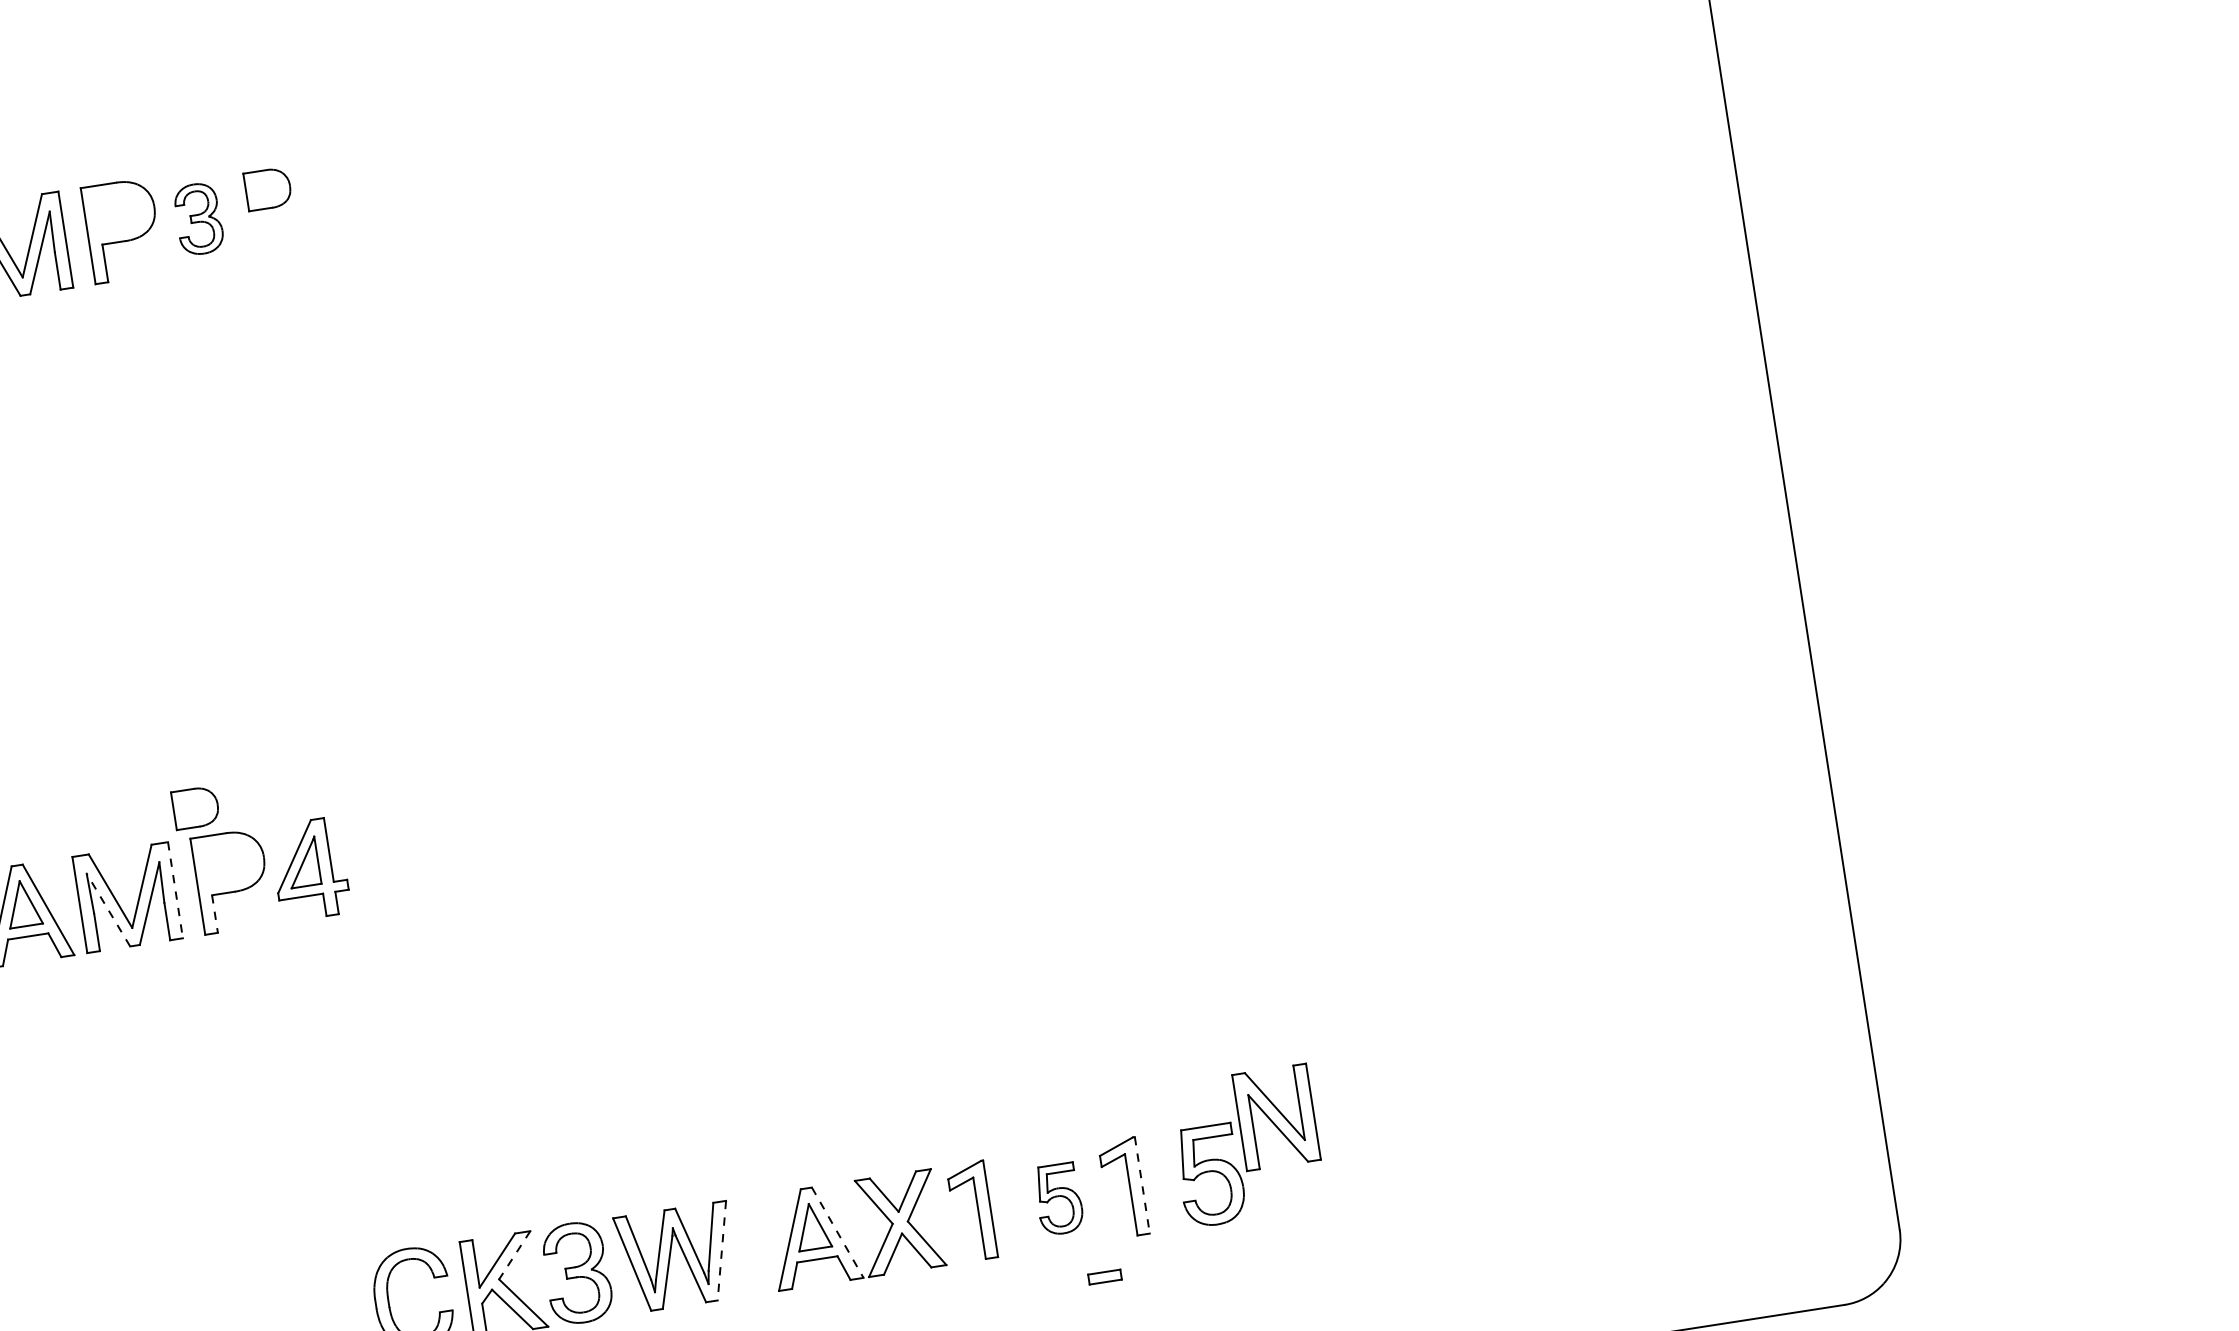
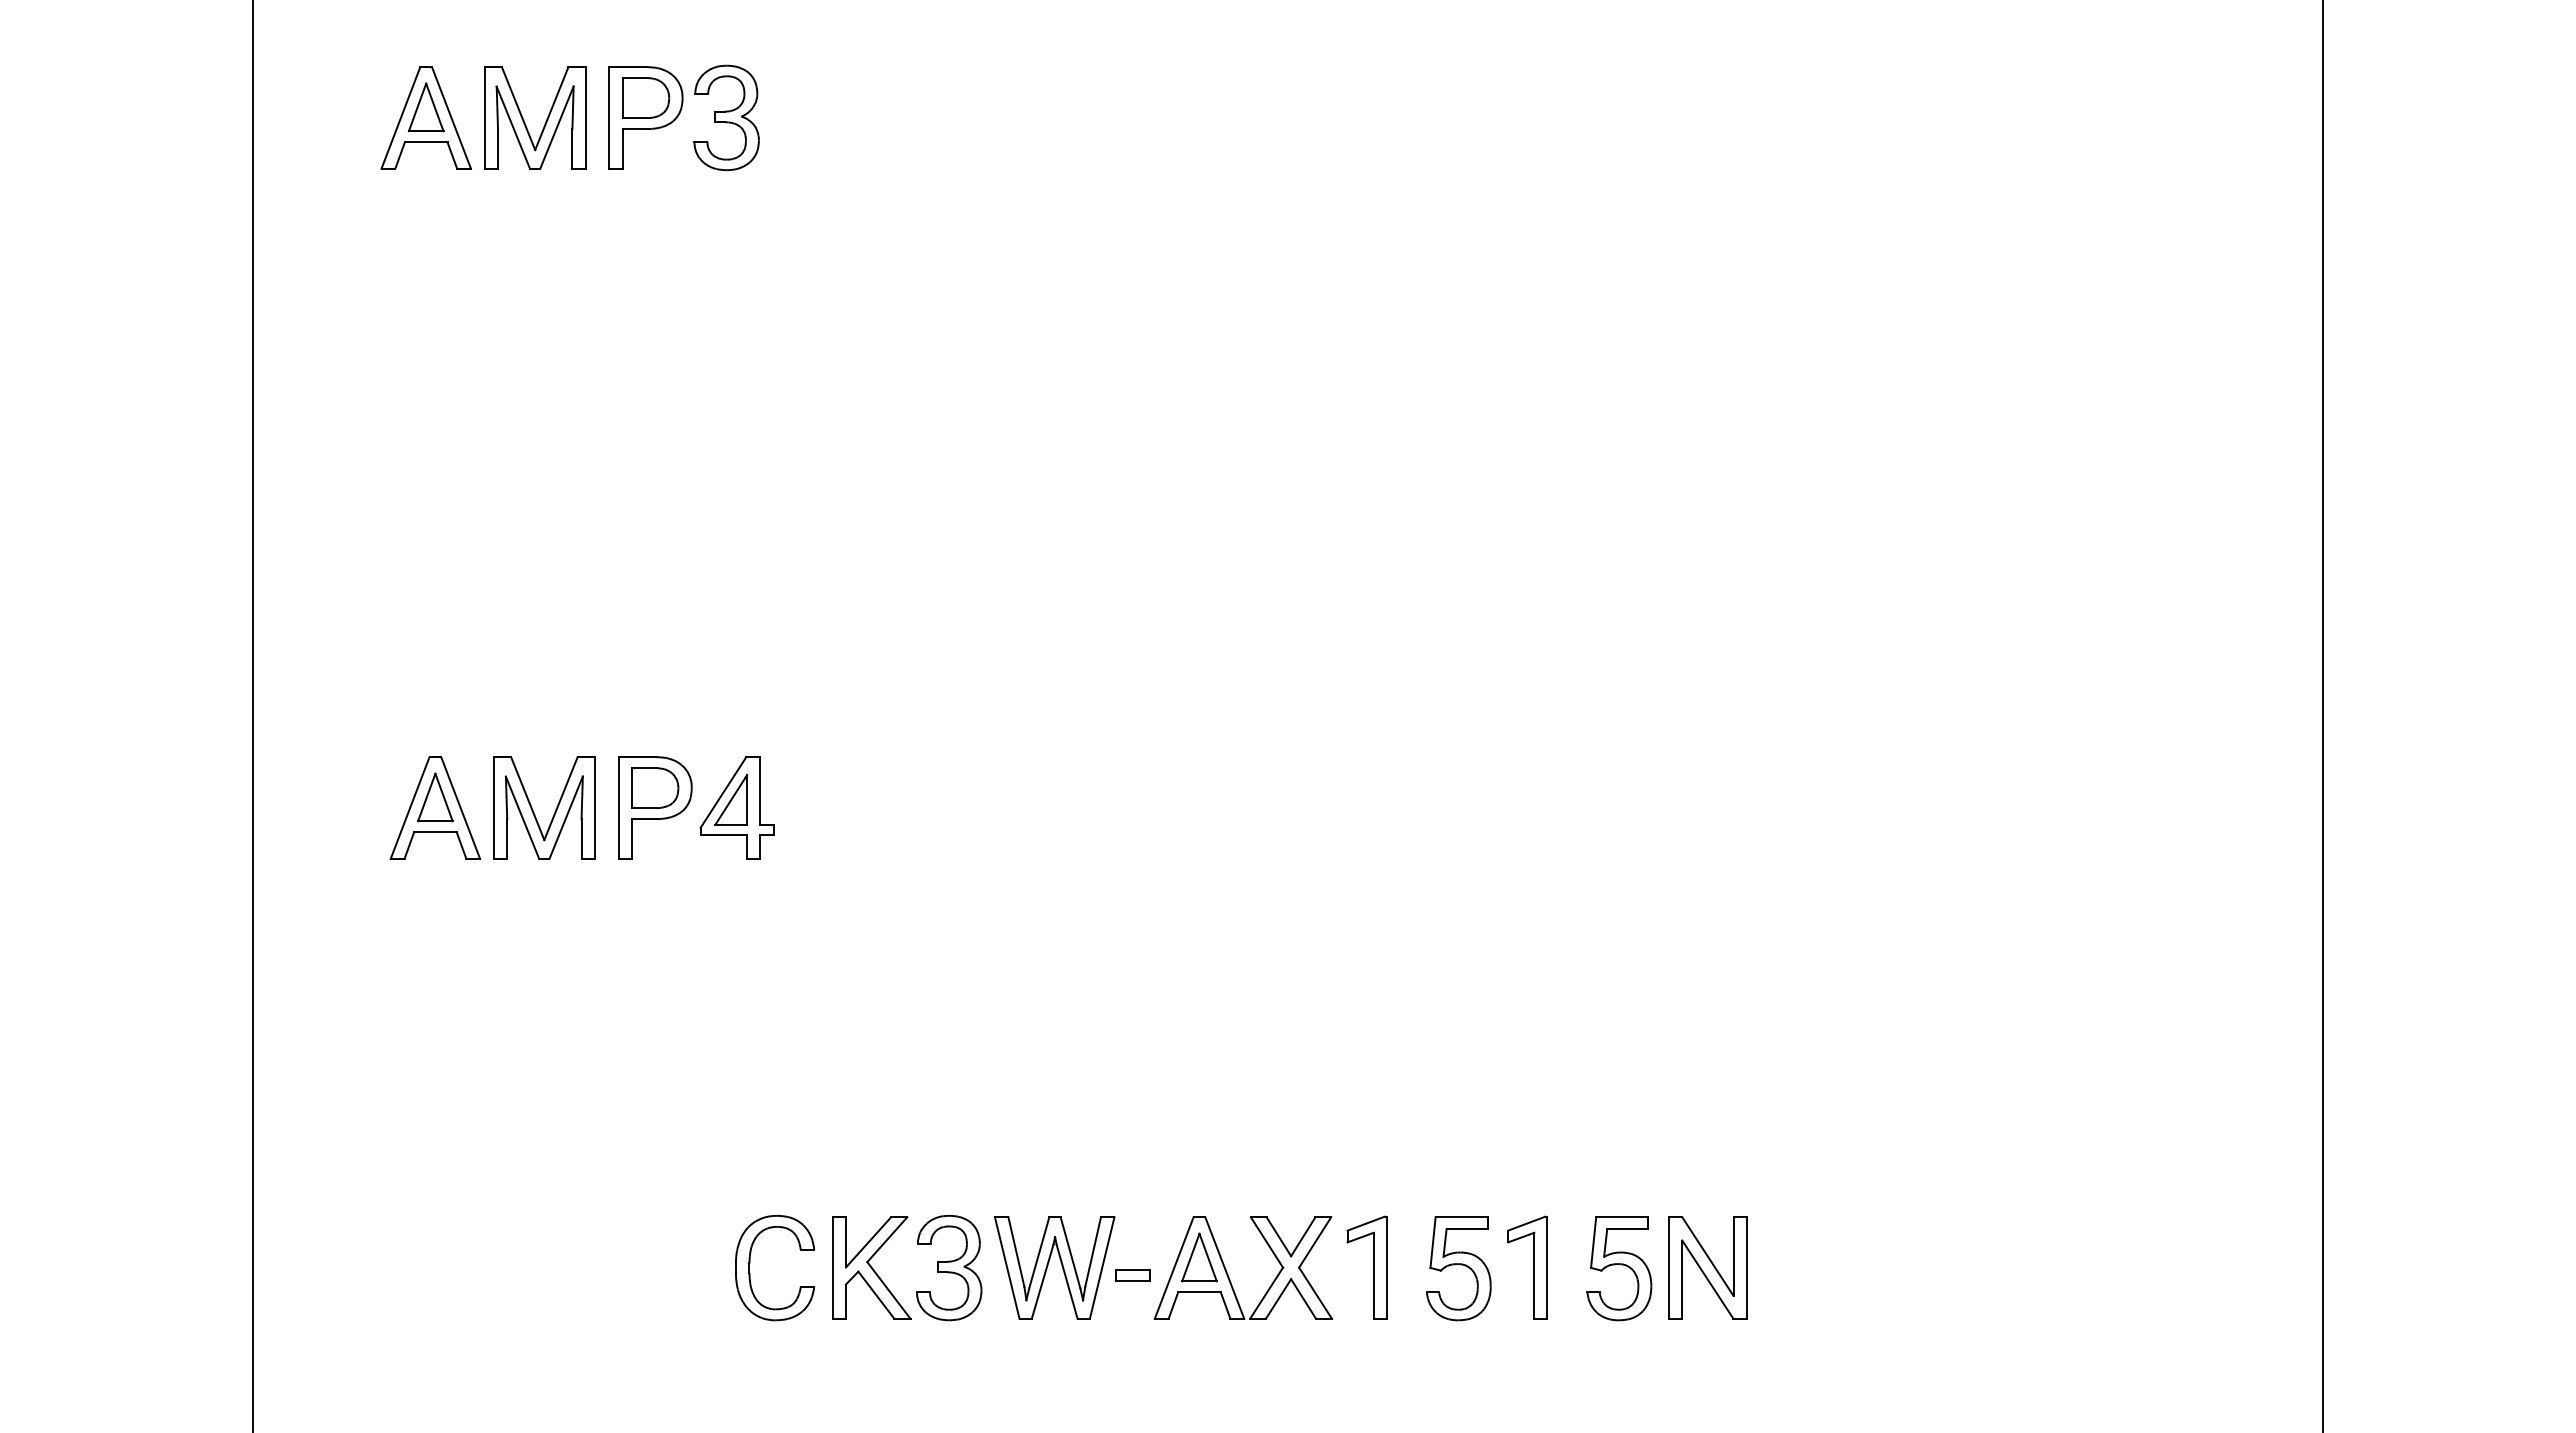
part: (268, 188) -> (646, 97), moved
part: (198, 218) -> (726, 117), size x1.43
part: (195, 807) -> (655, 787), moved
line: (175, 890) -> (595, 808), dashed -> solid
line: (108, 909) -> (522, 817), dashed -> solid
line: (215, 913) -> (632, 838), dashed -> solid
part: (1276, 1116) -> (1707, 1267), moved
line: (1142, 1185) -> (1547, 1268), dashed -> solid
part: (1058, 1198) -> (1458, 1268), size x1.43
line: (837, 1233) -> (1224, 1268), dashed -> solid
line: (722, 1251) -> (1102, 1268), dashed -> solid
line: (514, 1256) -> (886, 1240), dashed -> solid
part: (1104, 1277) -> (1132, 1275), moved

